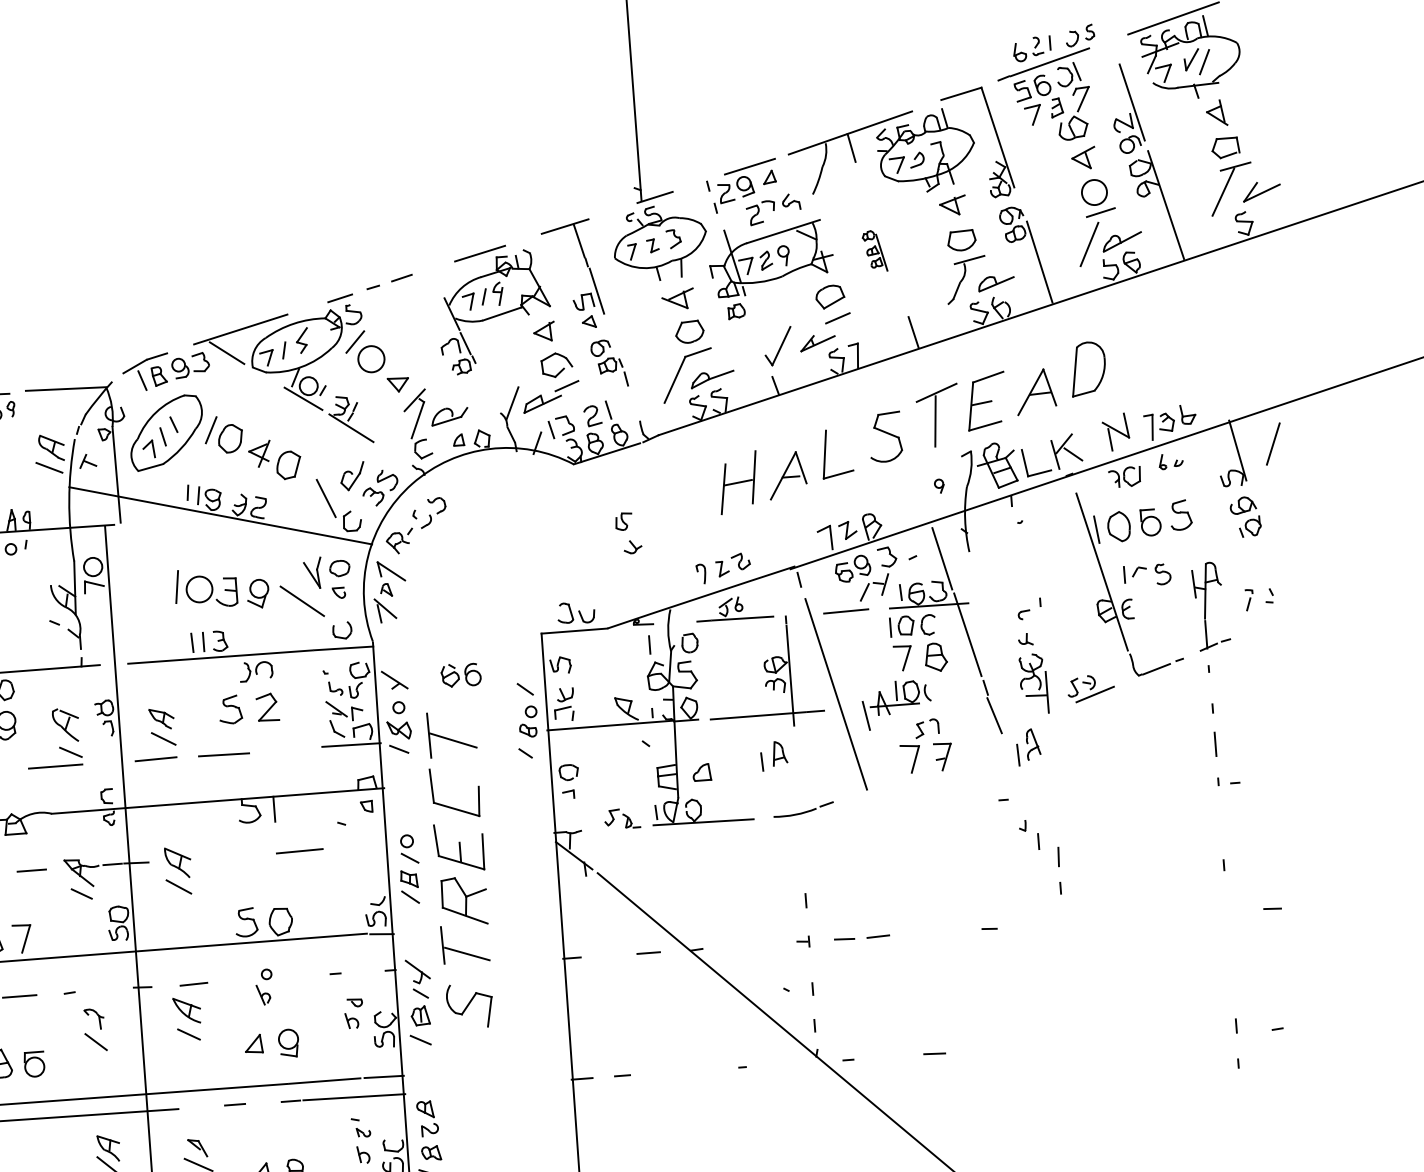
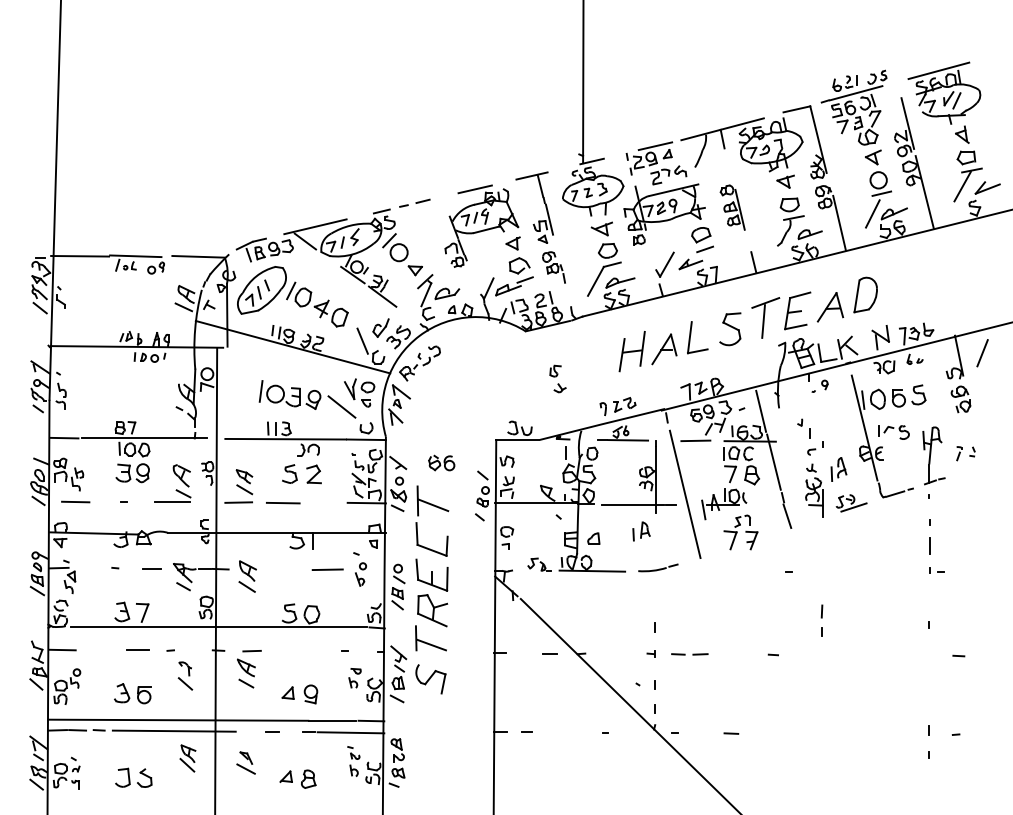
part: (874, 251) -> (732, 207), size x1.67
part: (938, 485) -> (824, 384), moved
part: (1027, 747) -> (838, 469), moved
part: (1028, 834) -> (803, 428), moved
part: (263, 987) -> (360, 574), moved

